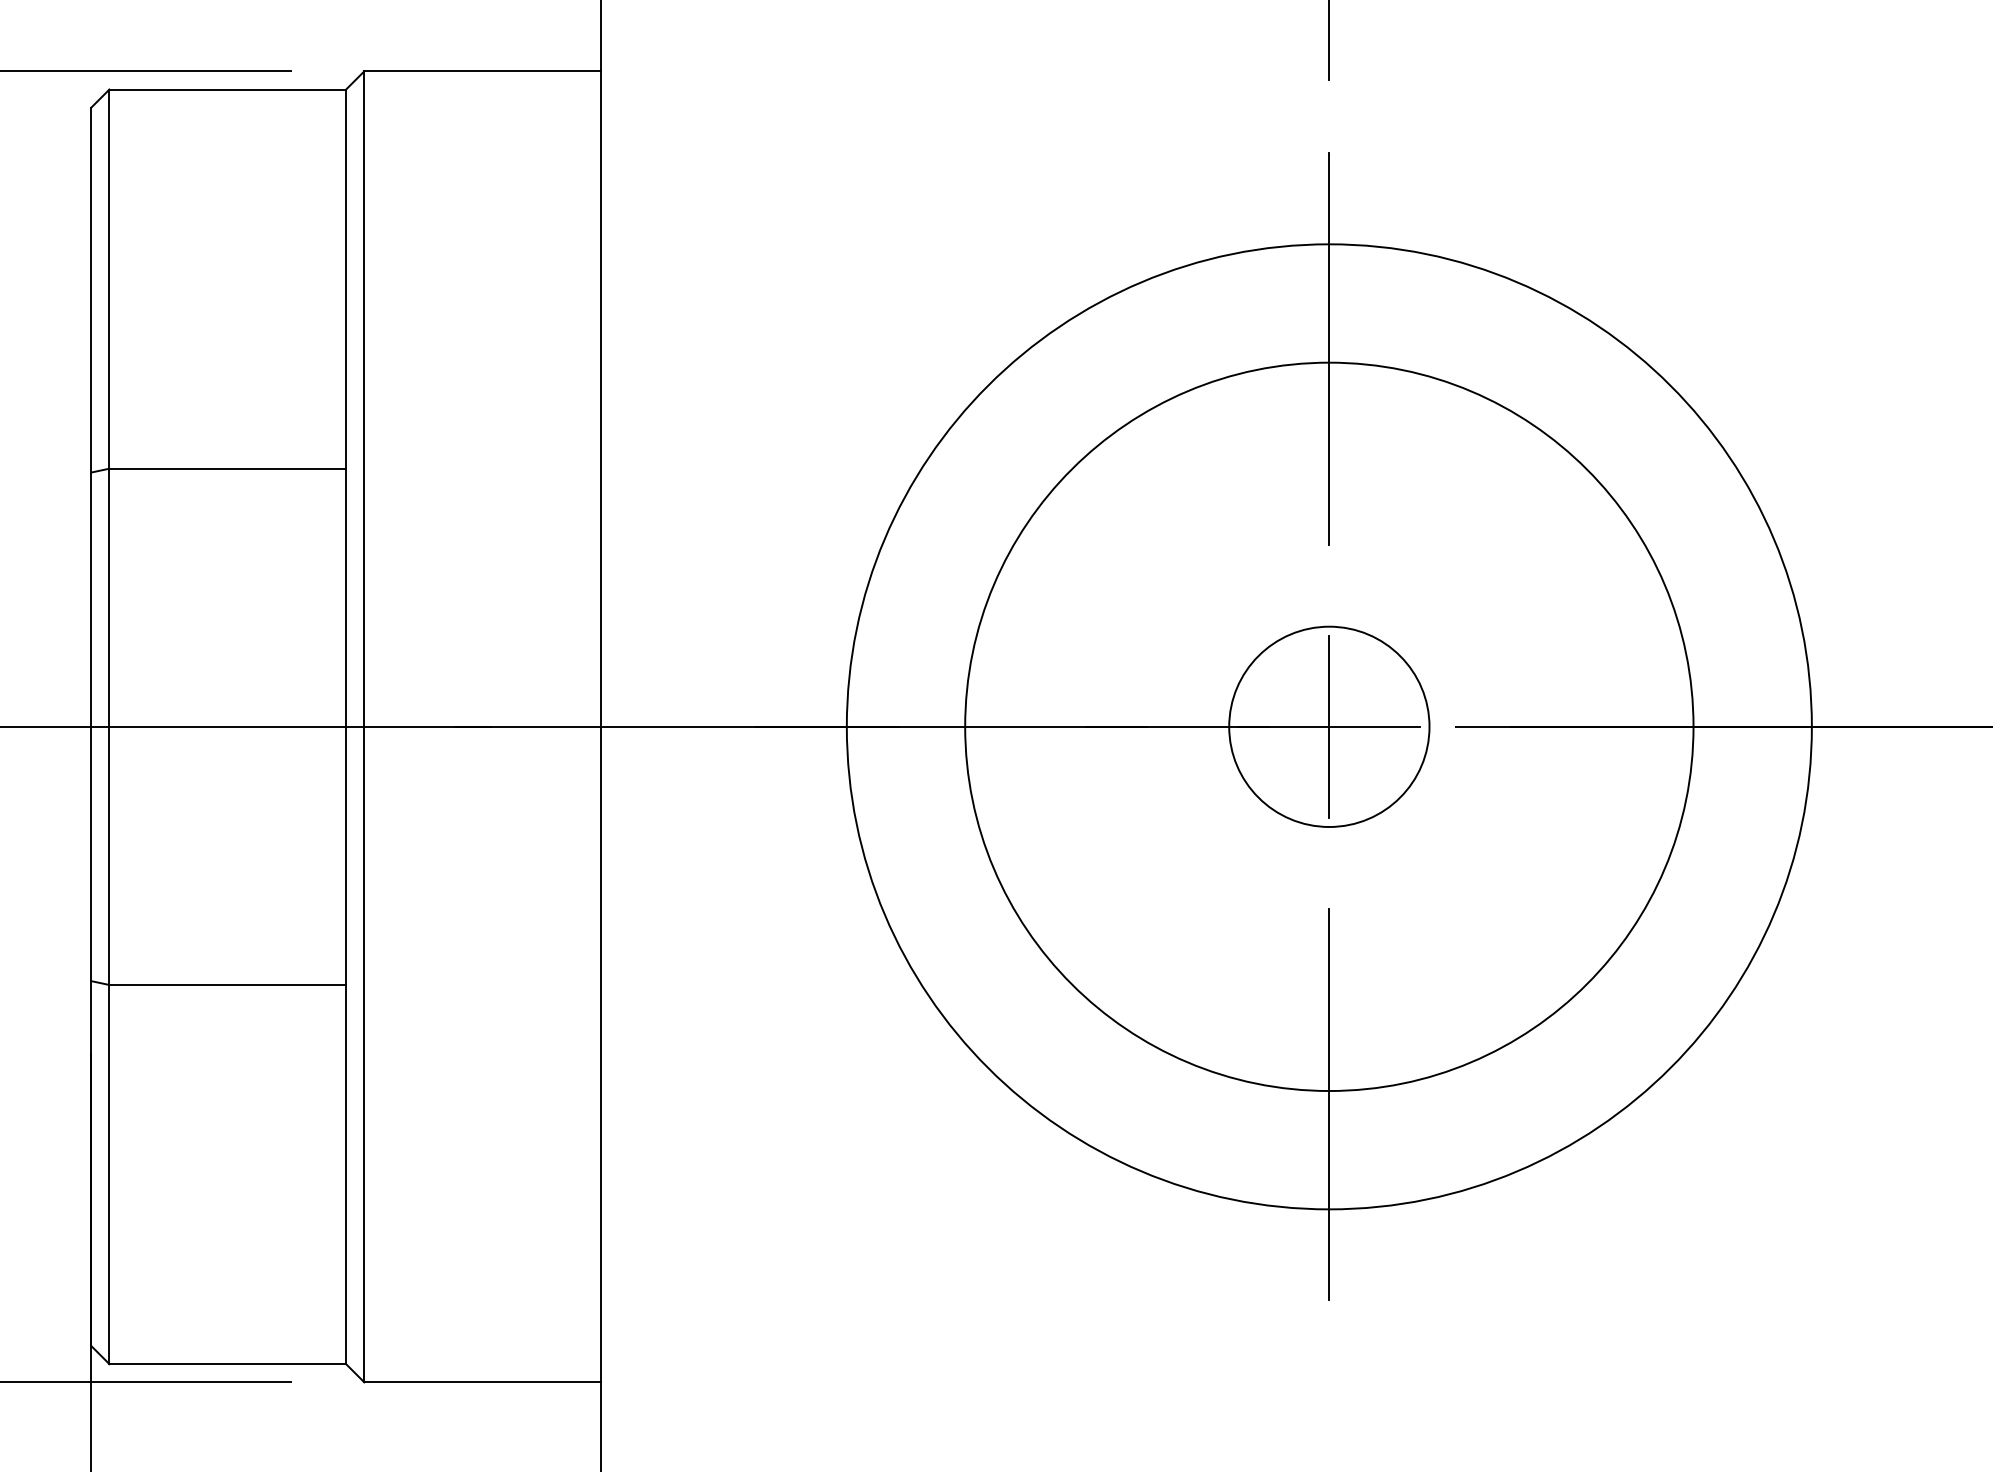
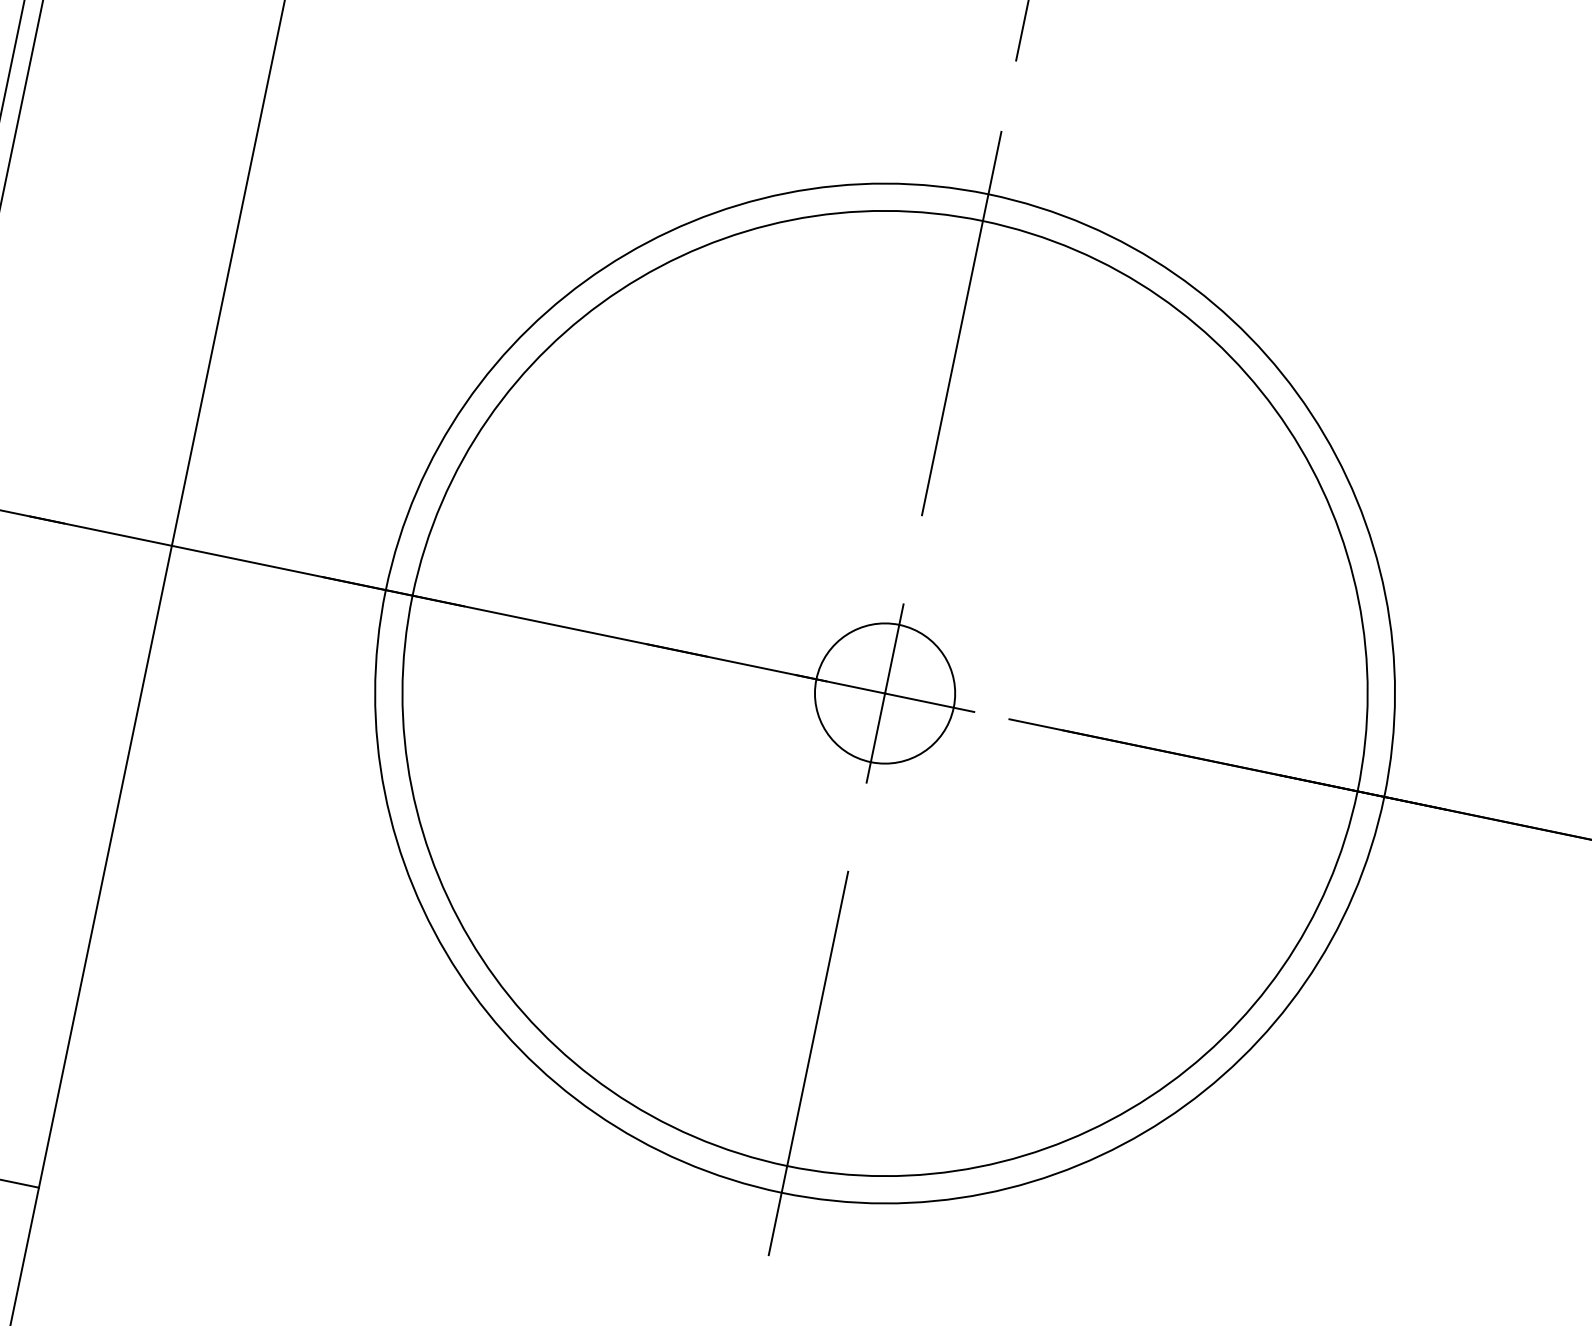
circle: (1329, 726) -> (885, 693), size x0.7
circle: (1329, 726) -> (885, 693), size x1.4

